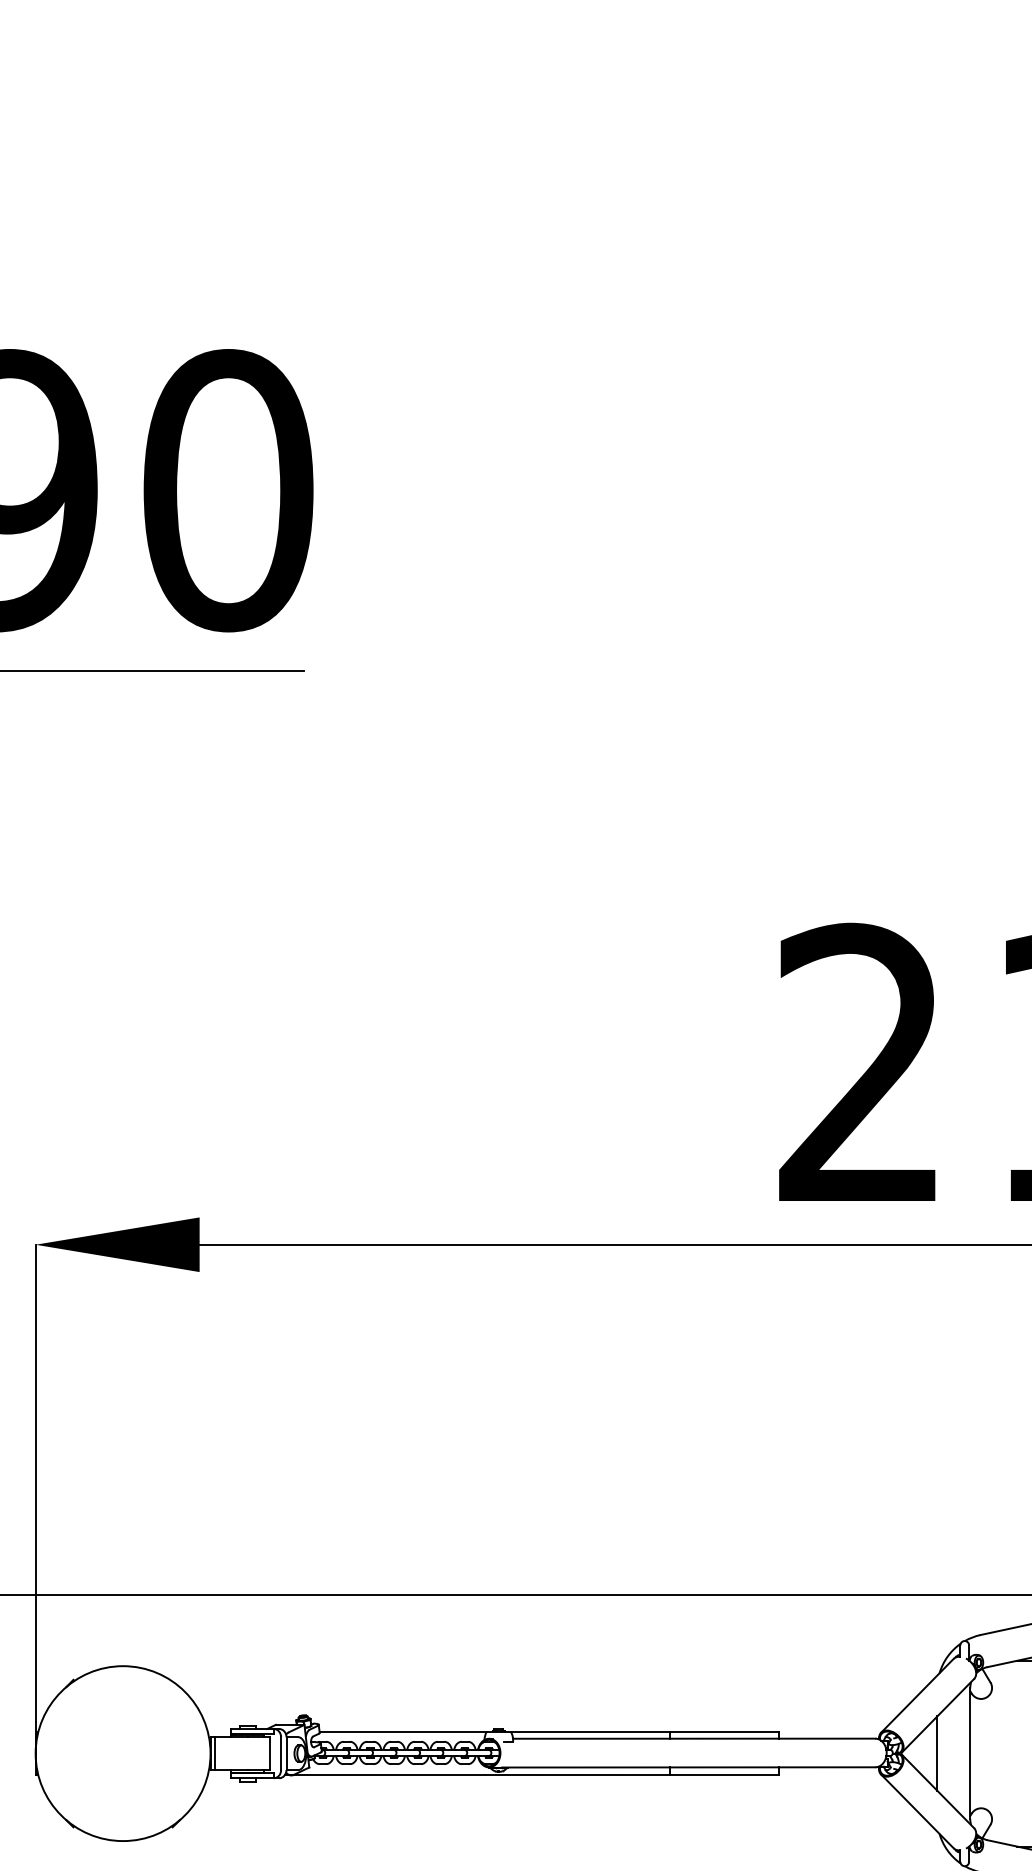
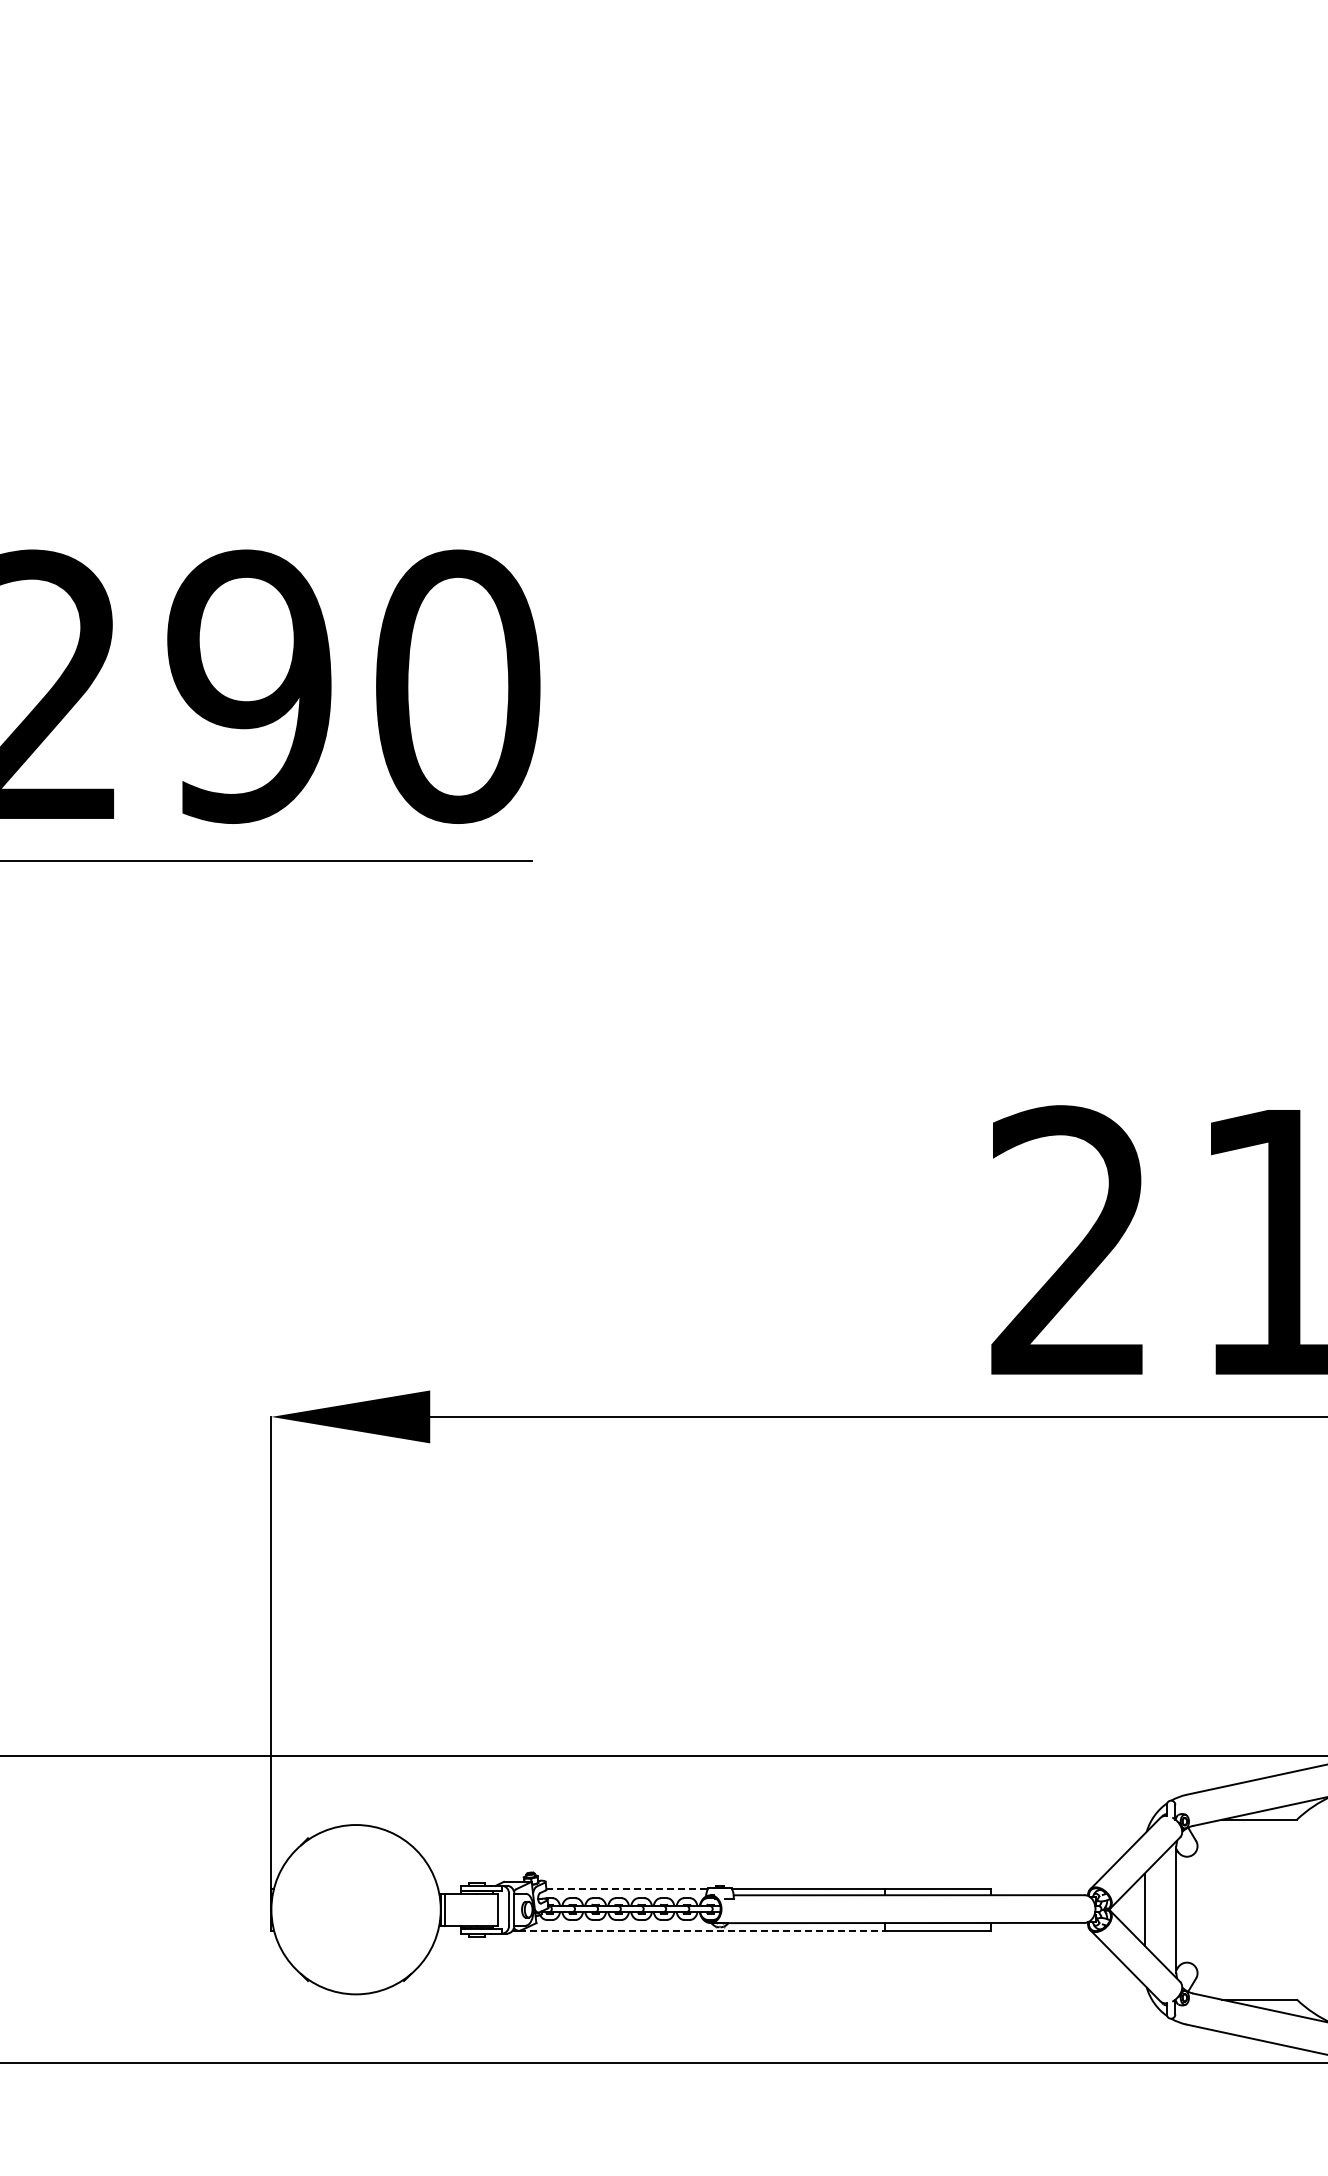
line: (403, 1731) -> (627, 1888), solid -> dashed
line: (480, 1775) -> (702, 1930), solid -> dashed

